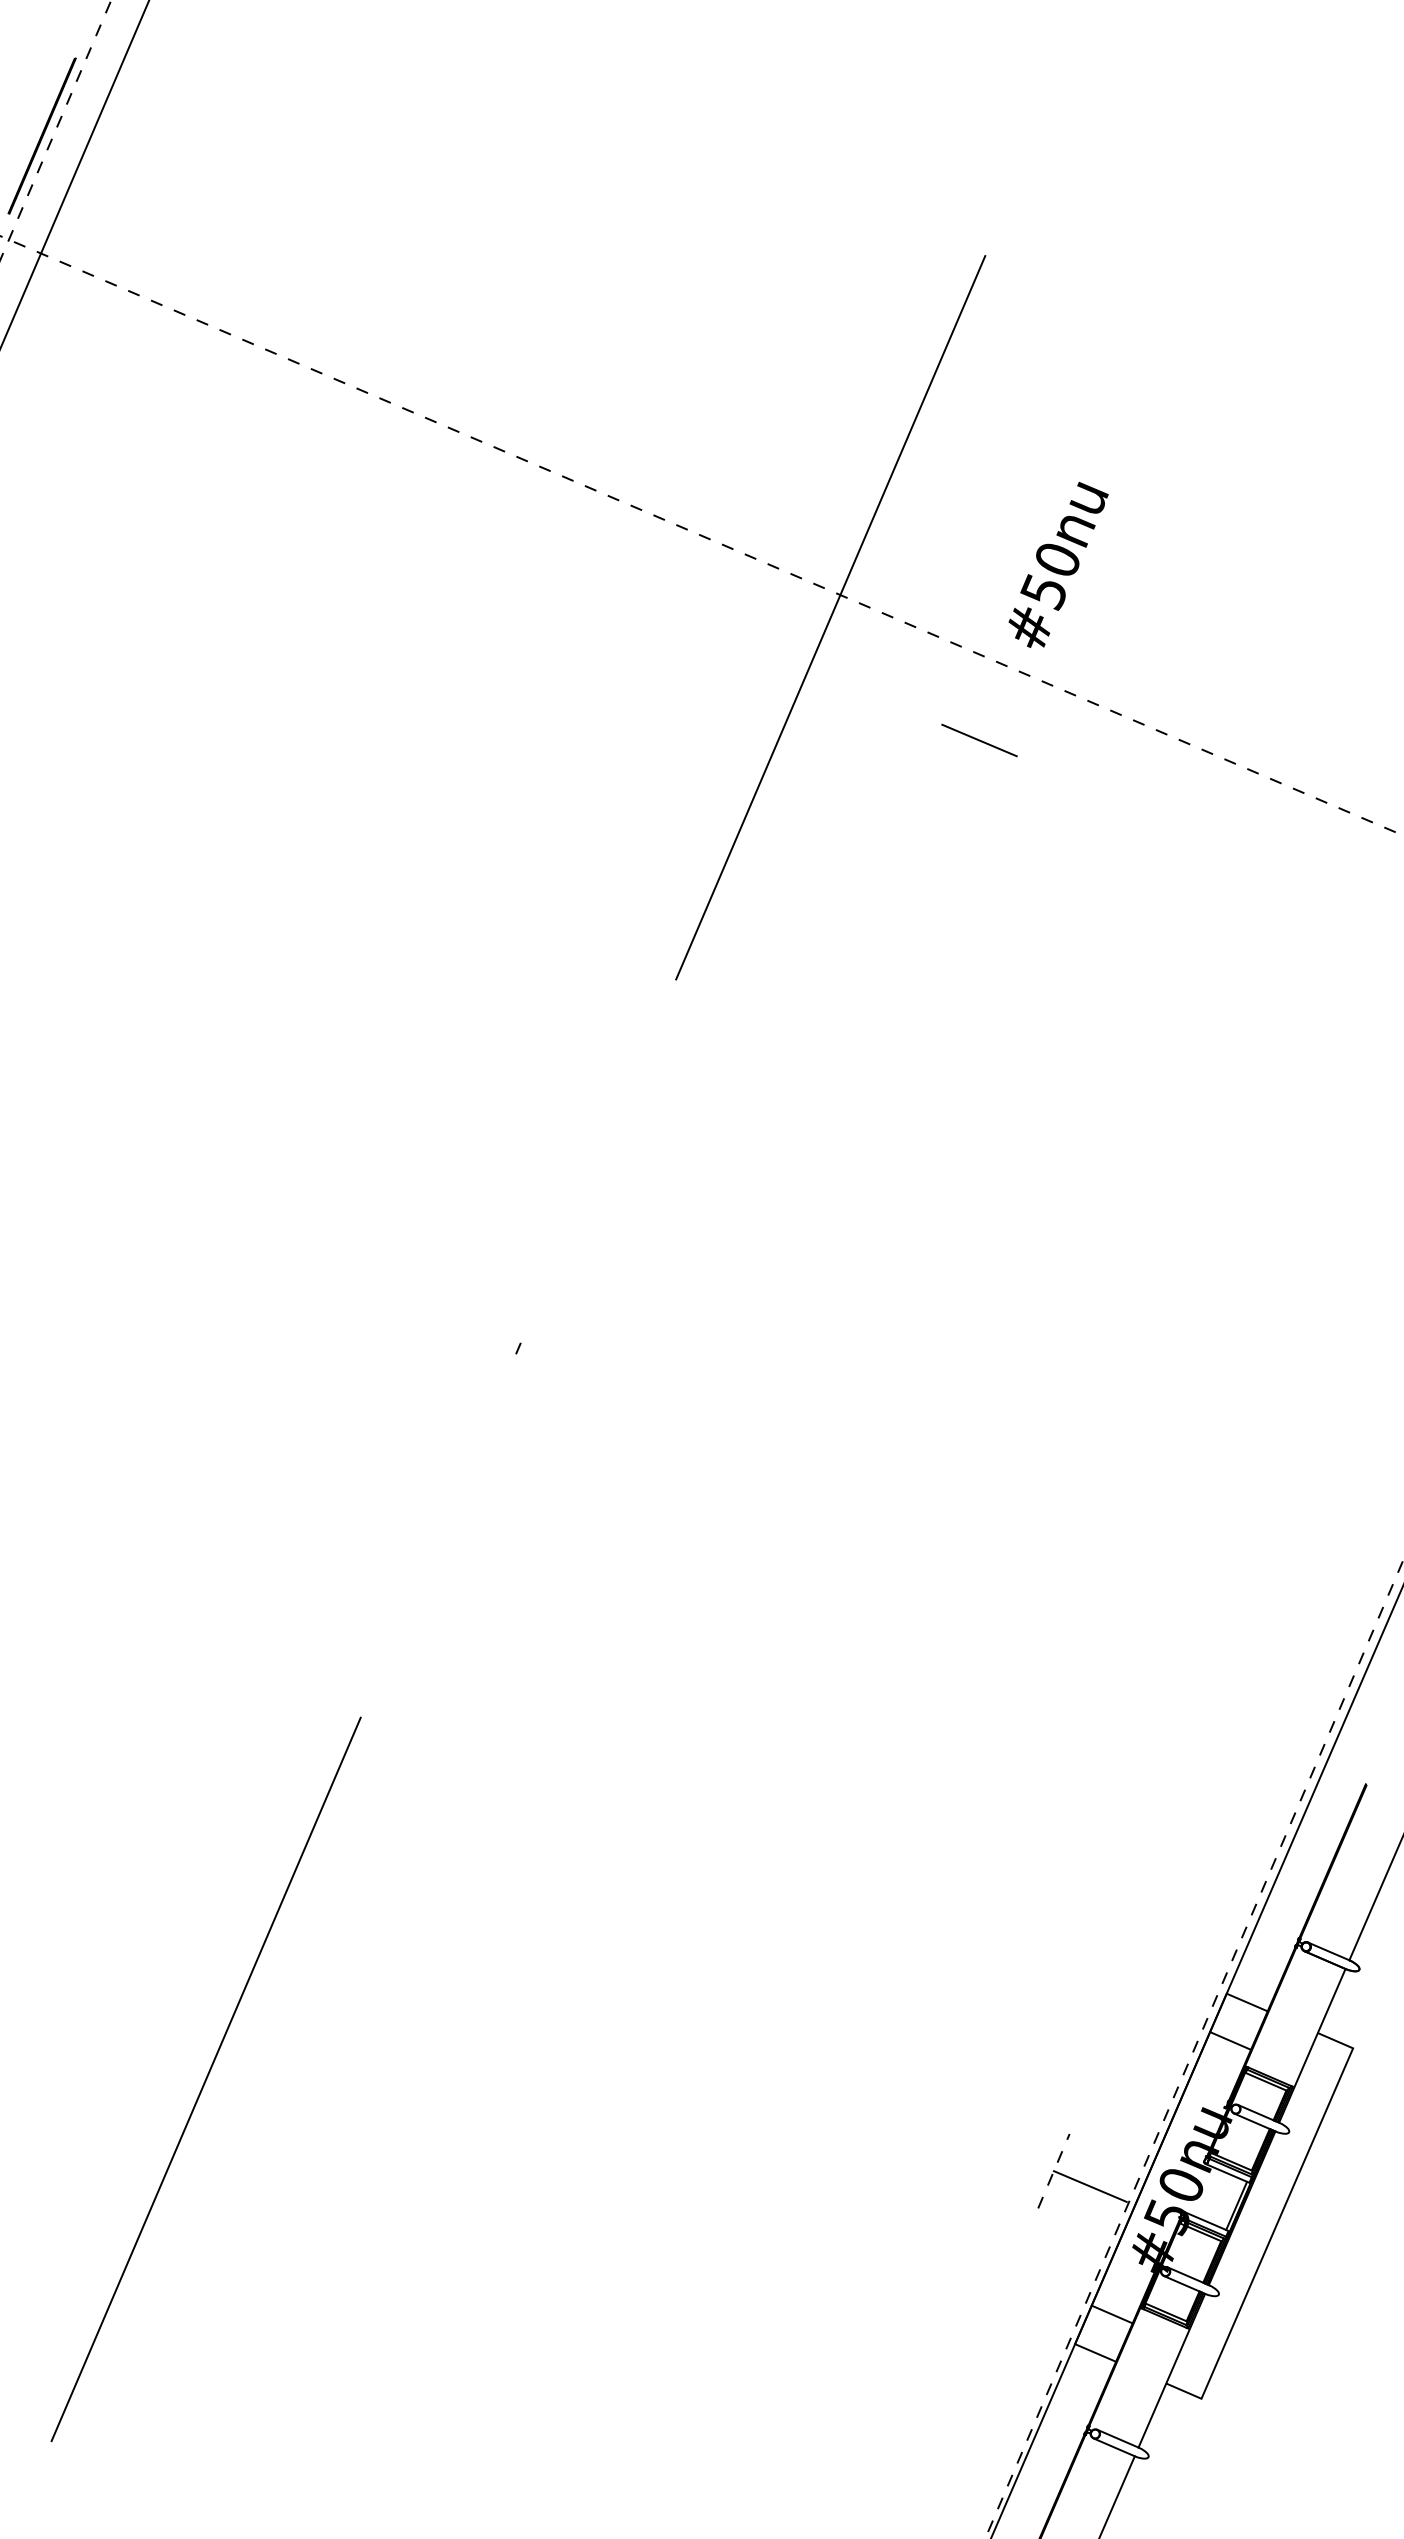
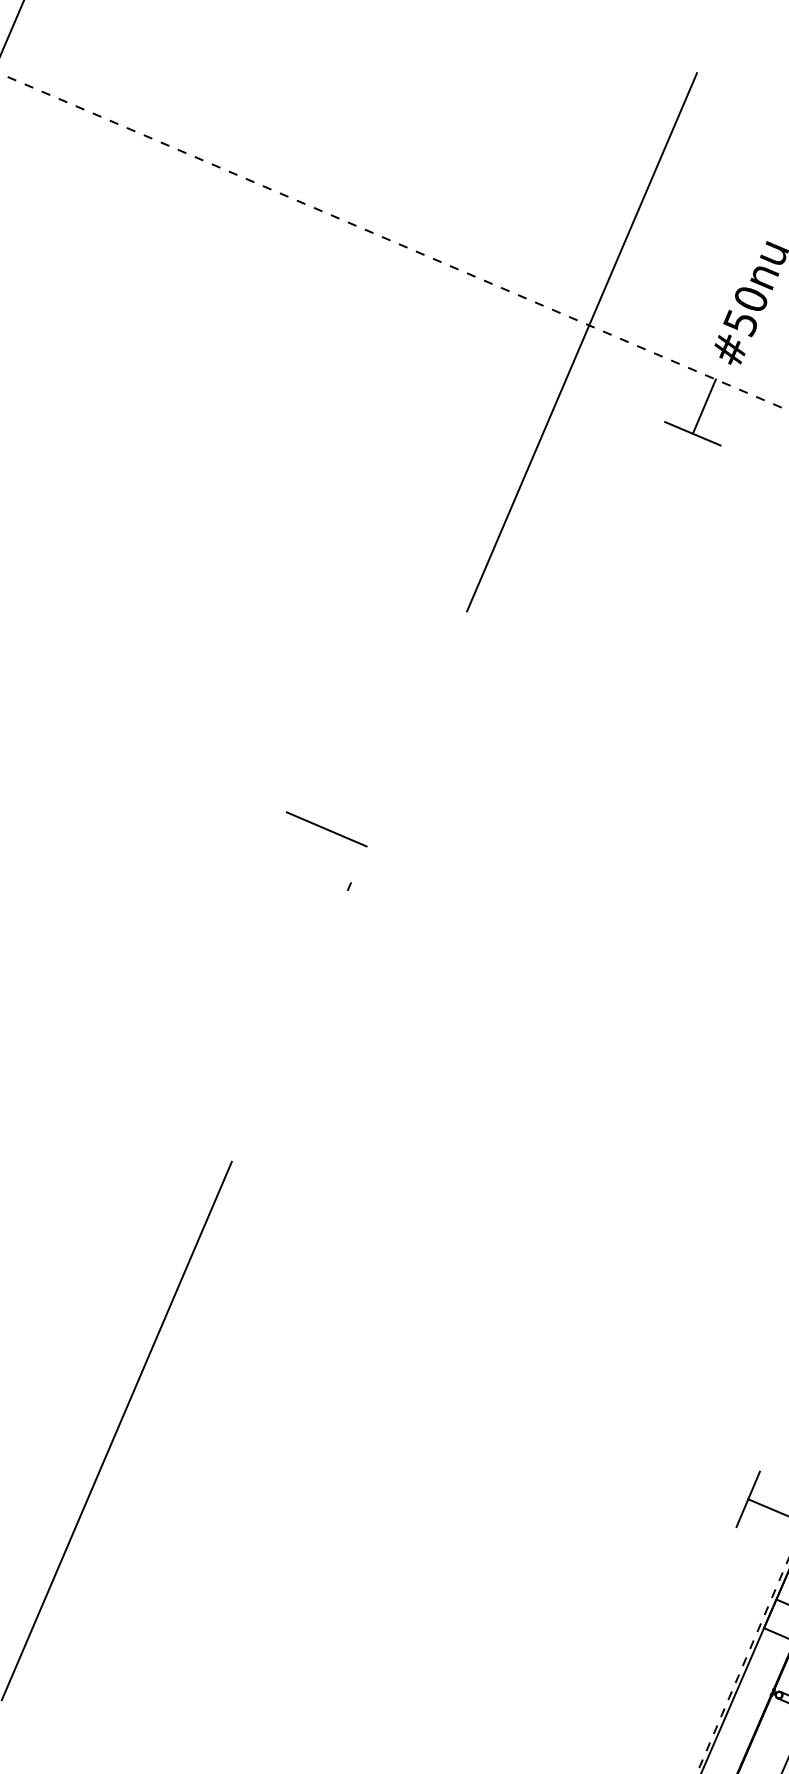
line: (994, 703) -> (704, 406), added
line: (487, 1271) -> (326, 829), added
line: (1054, 2170) -> (748, 1498), dashed -> solid

